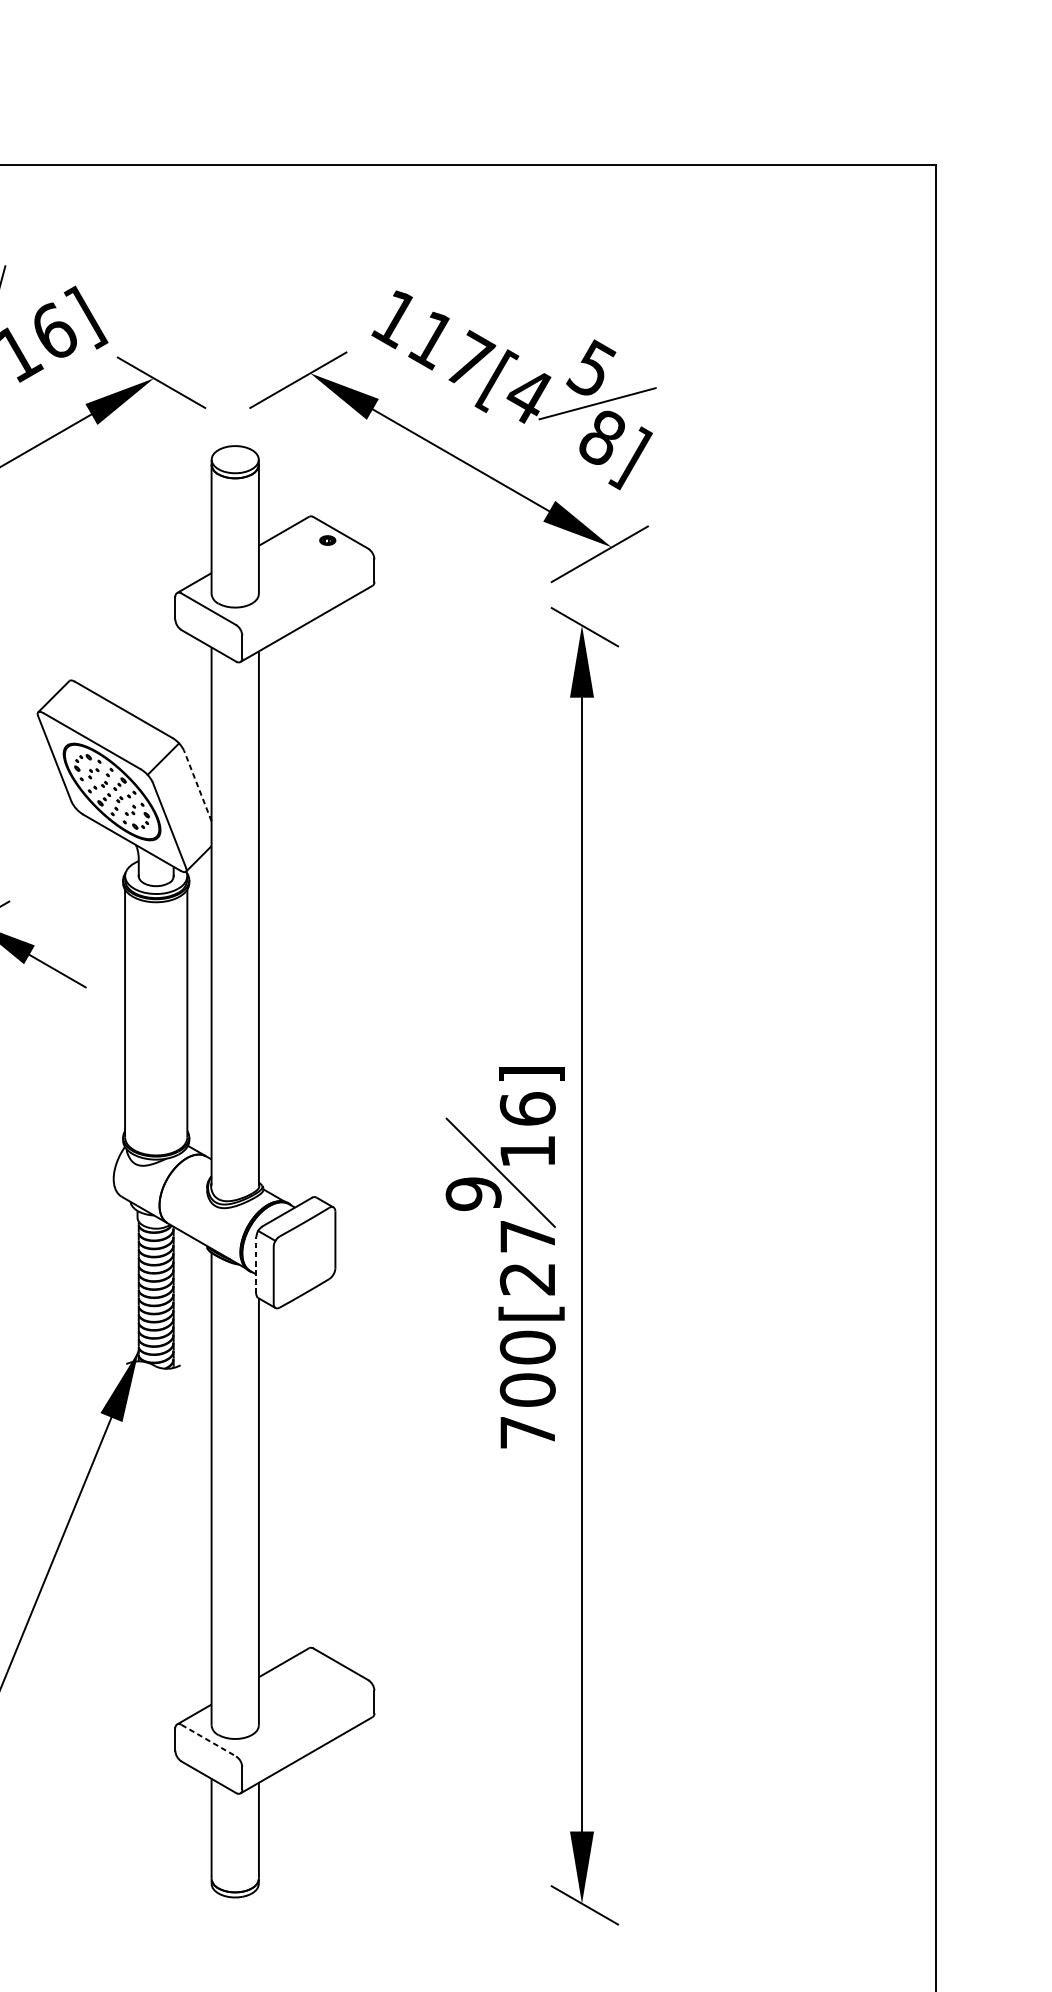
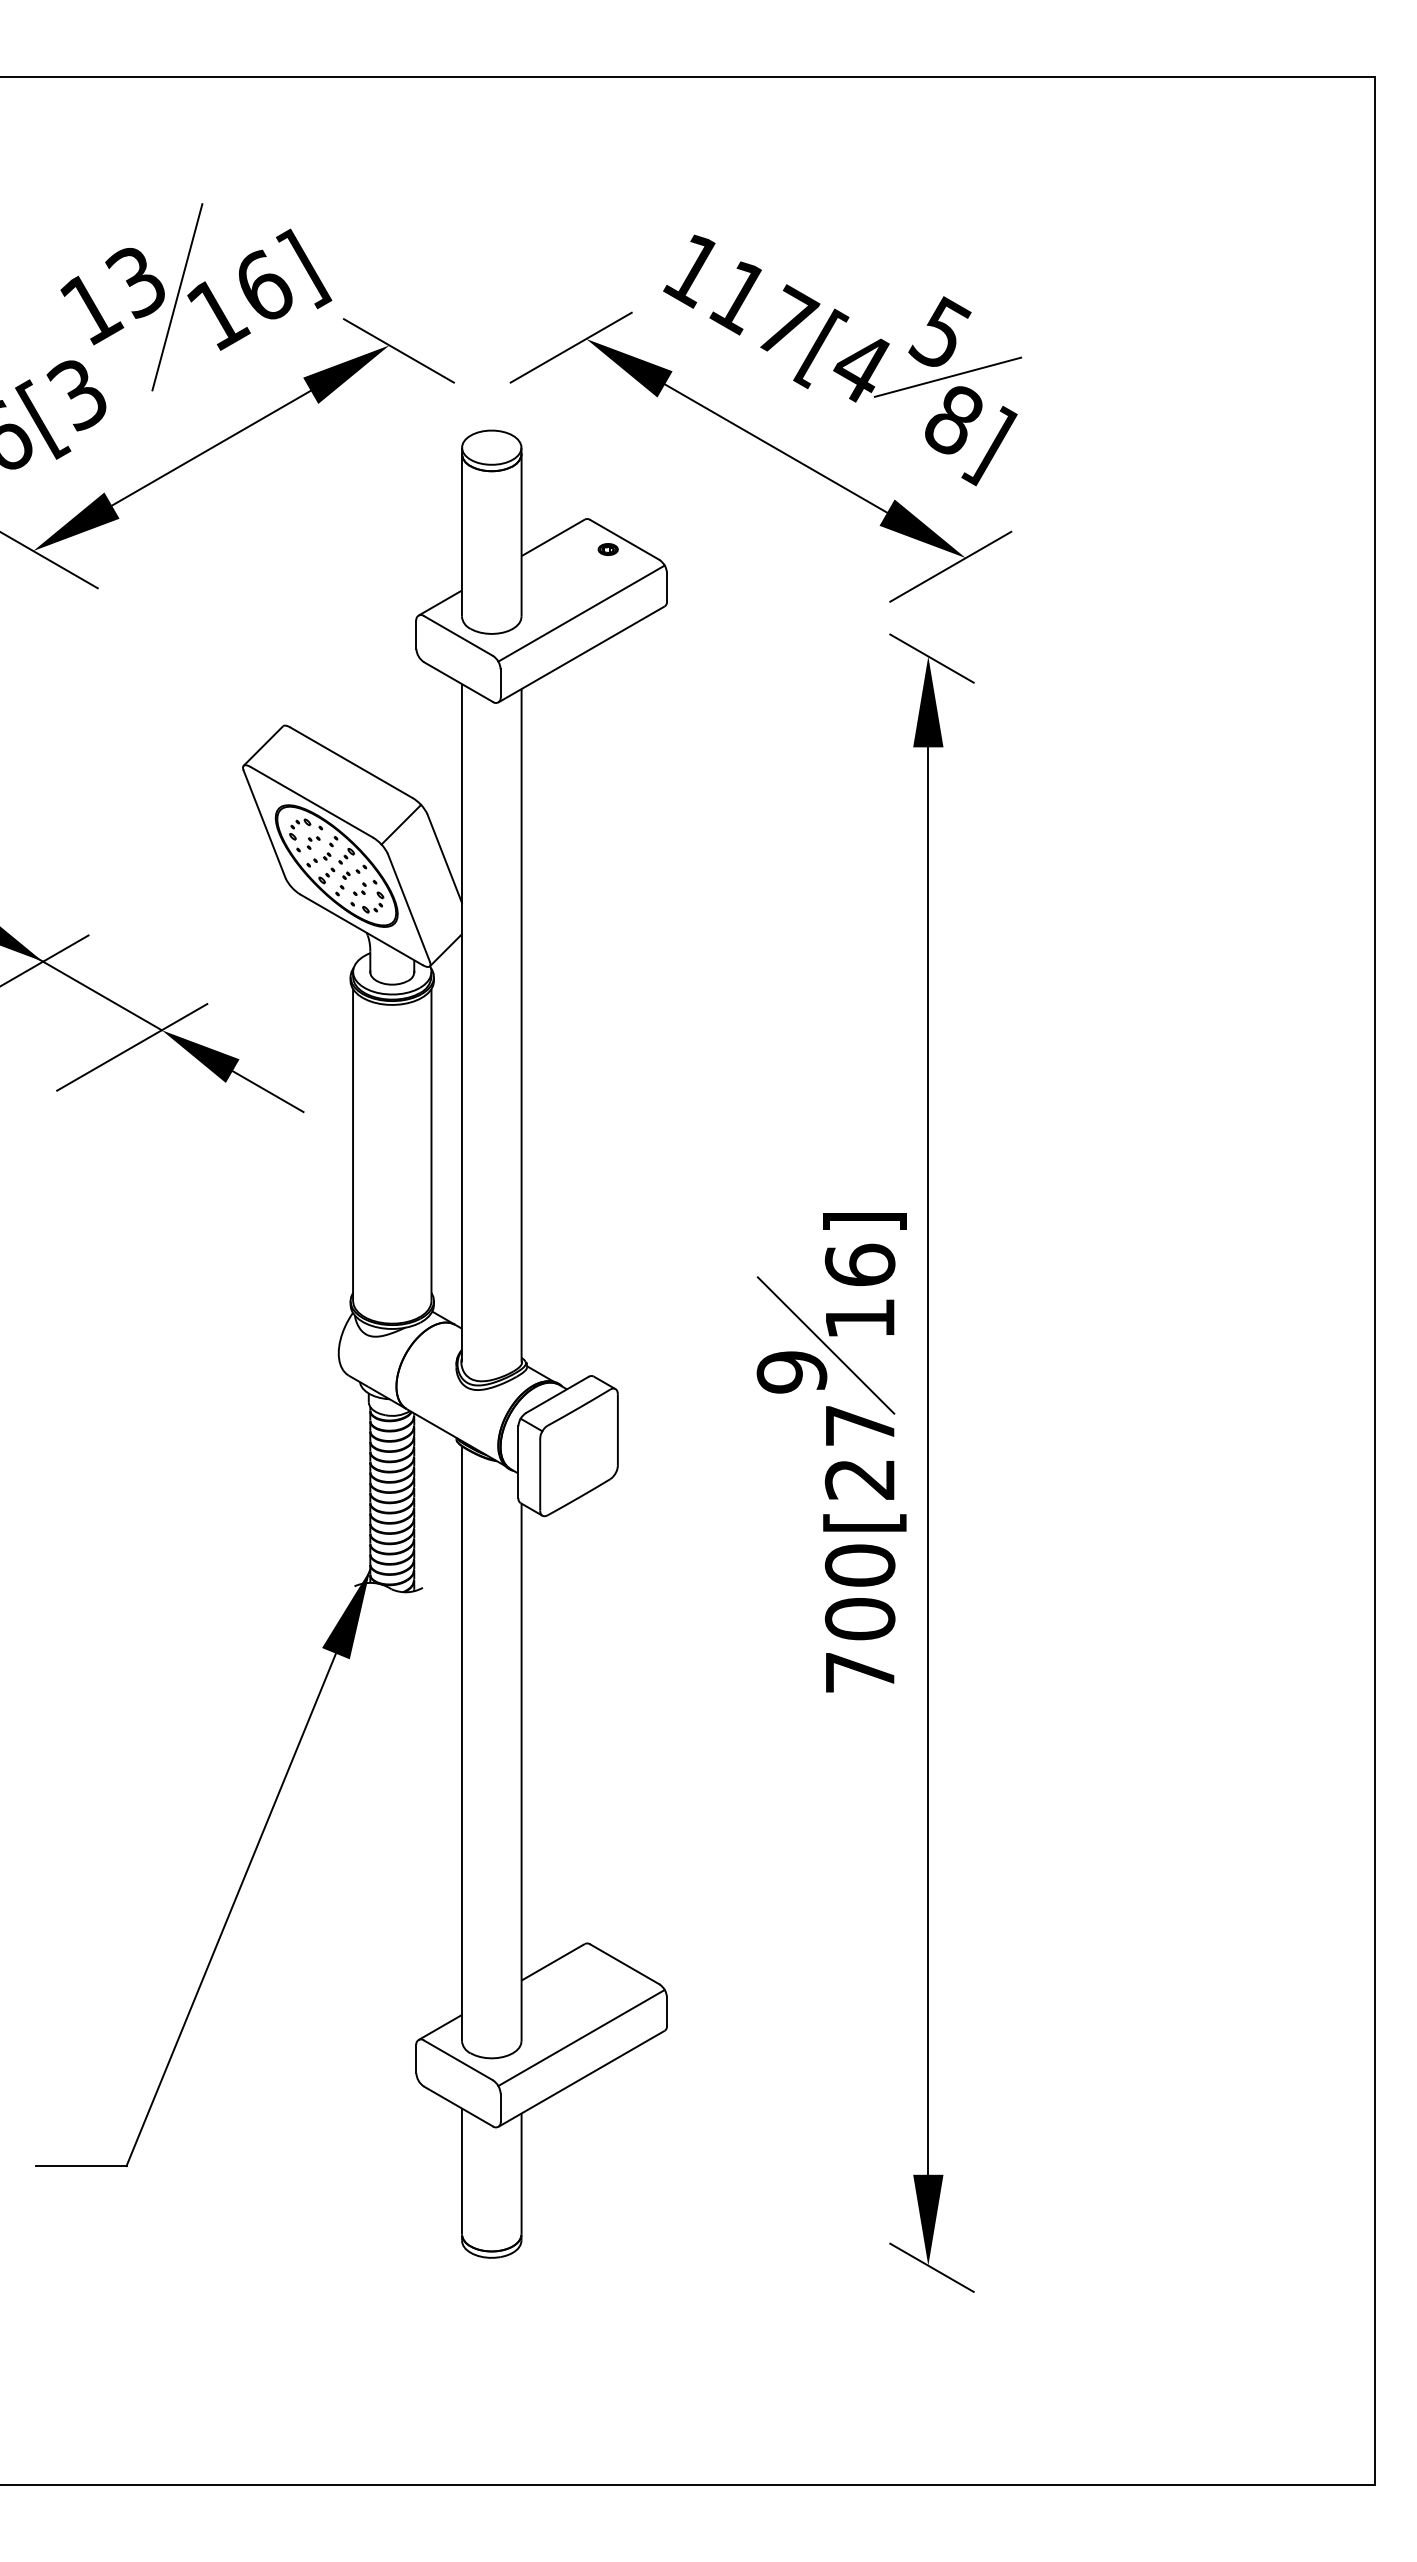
line: (306, 591) -> (581, 613), added
line: (197, 785) -> (444, 858), dashed -> solid
line: (256, 1265) -> (518, 1462), dashed -> solid
line: (306, 1722) -> (581, 2037), added
line: (208, 1740) -> (458, 2060), dashed -> solid

